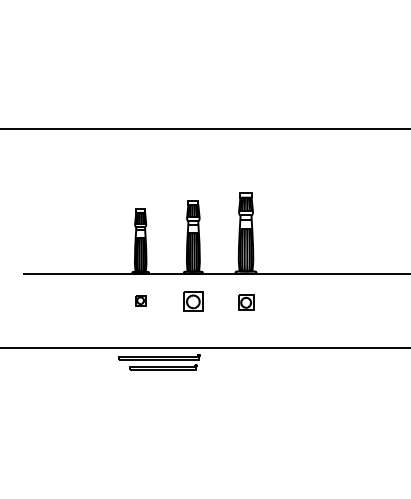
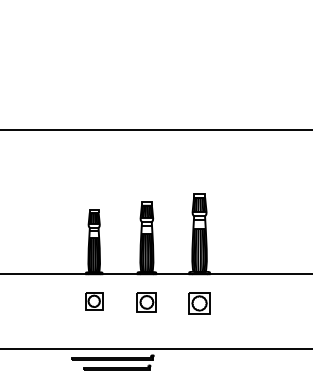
part: (140, 300) -> (94, 301), size x1.67
part: (246, 302) -> (200, 303), size x1.43

